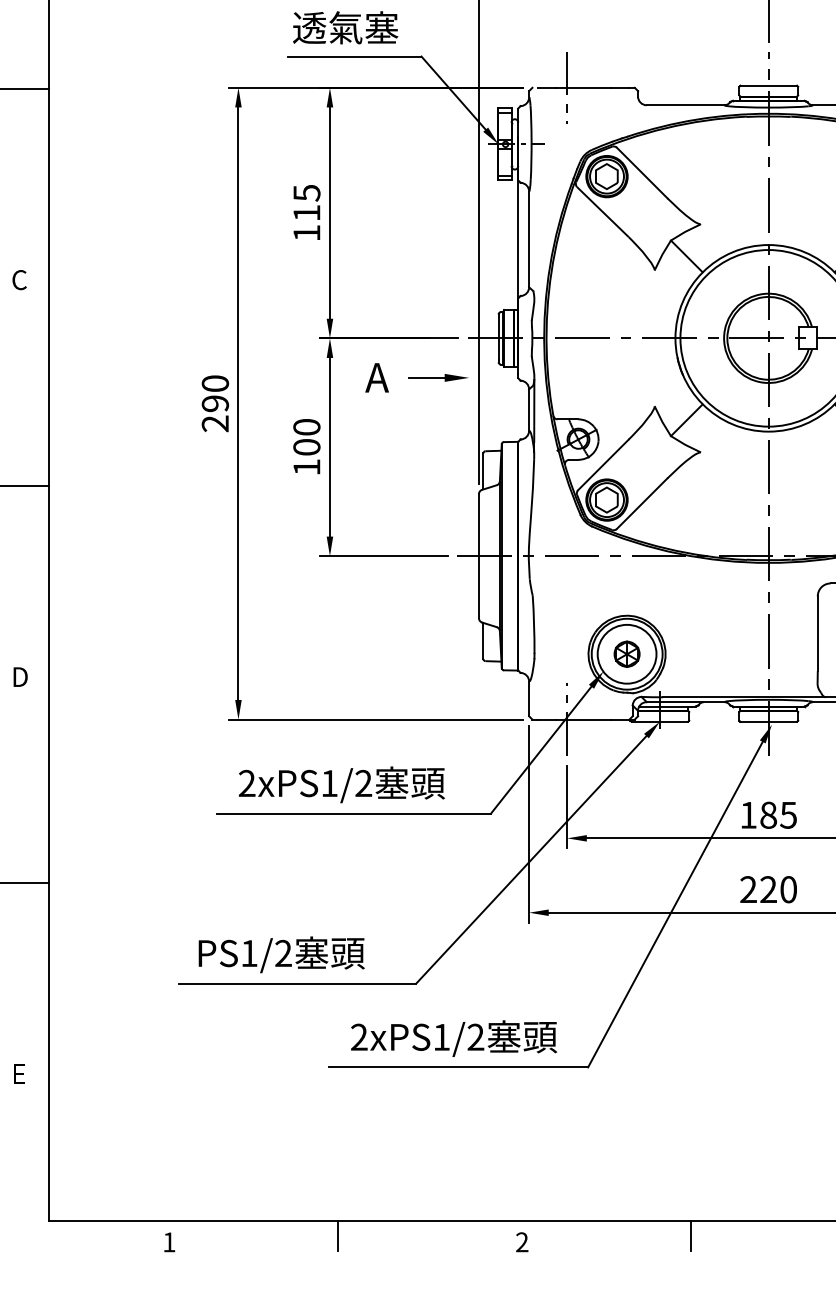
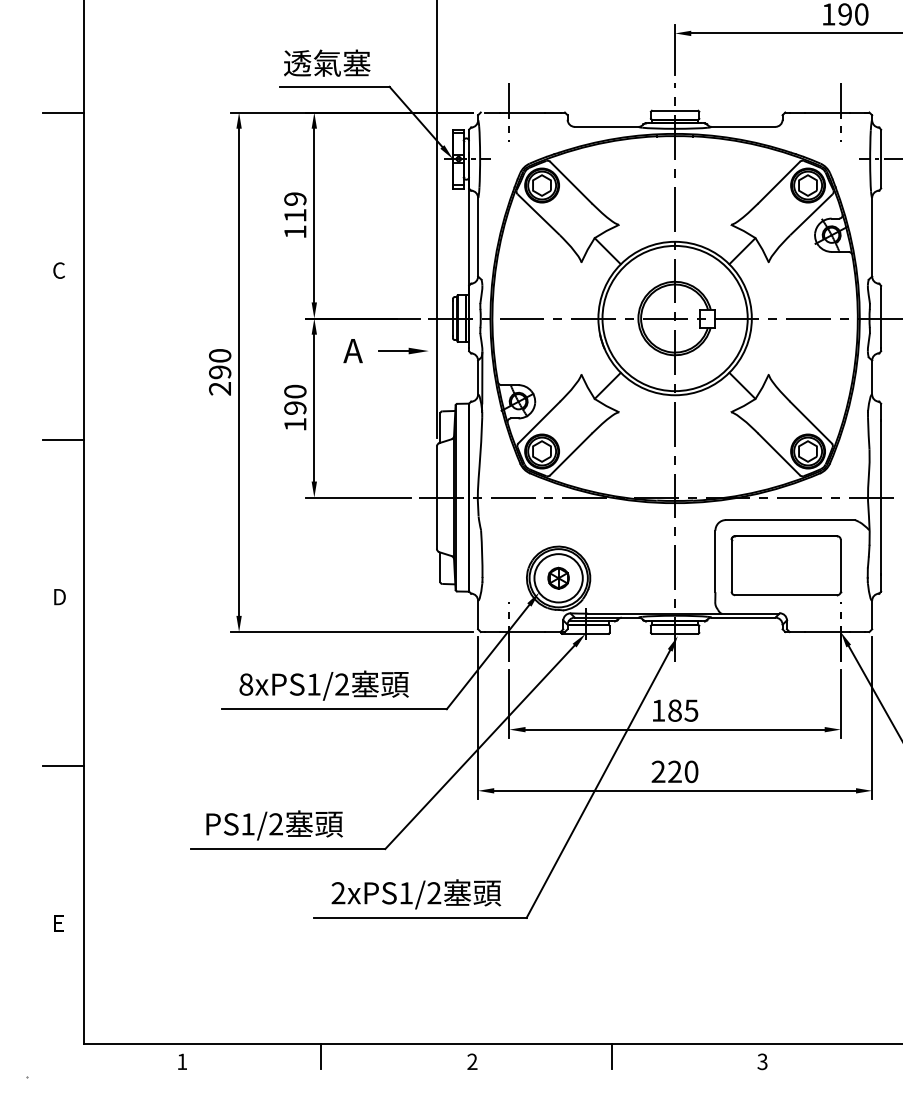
text: (307, 193) -> (295, 199), 115 -> 119
text: (307, 446) -> (295, 407), 100 -> 190
text: (247, 783) -> (246, 684), 2xPS1/2 -> 8xPS1/2

